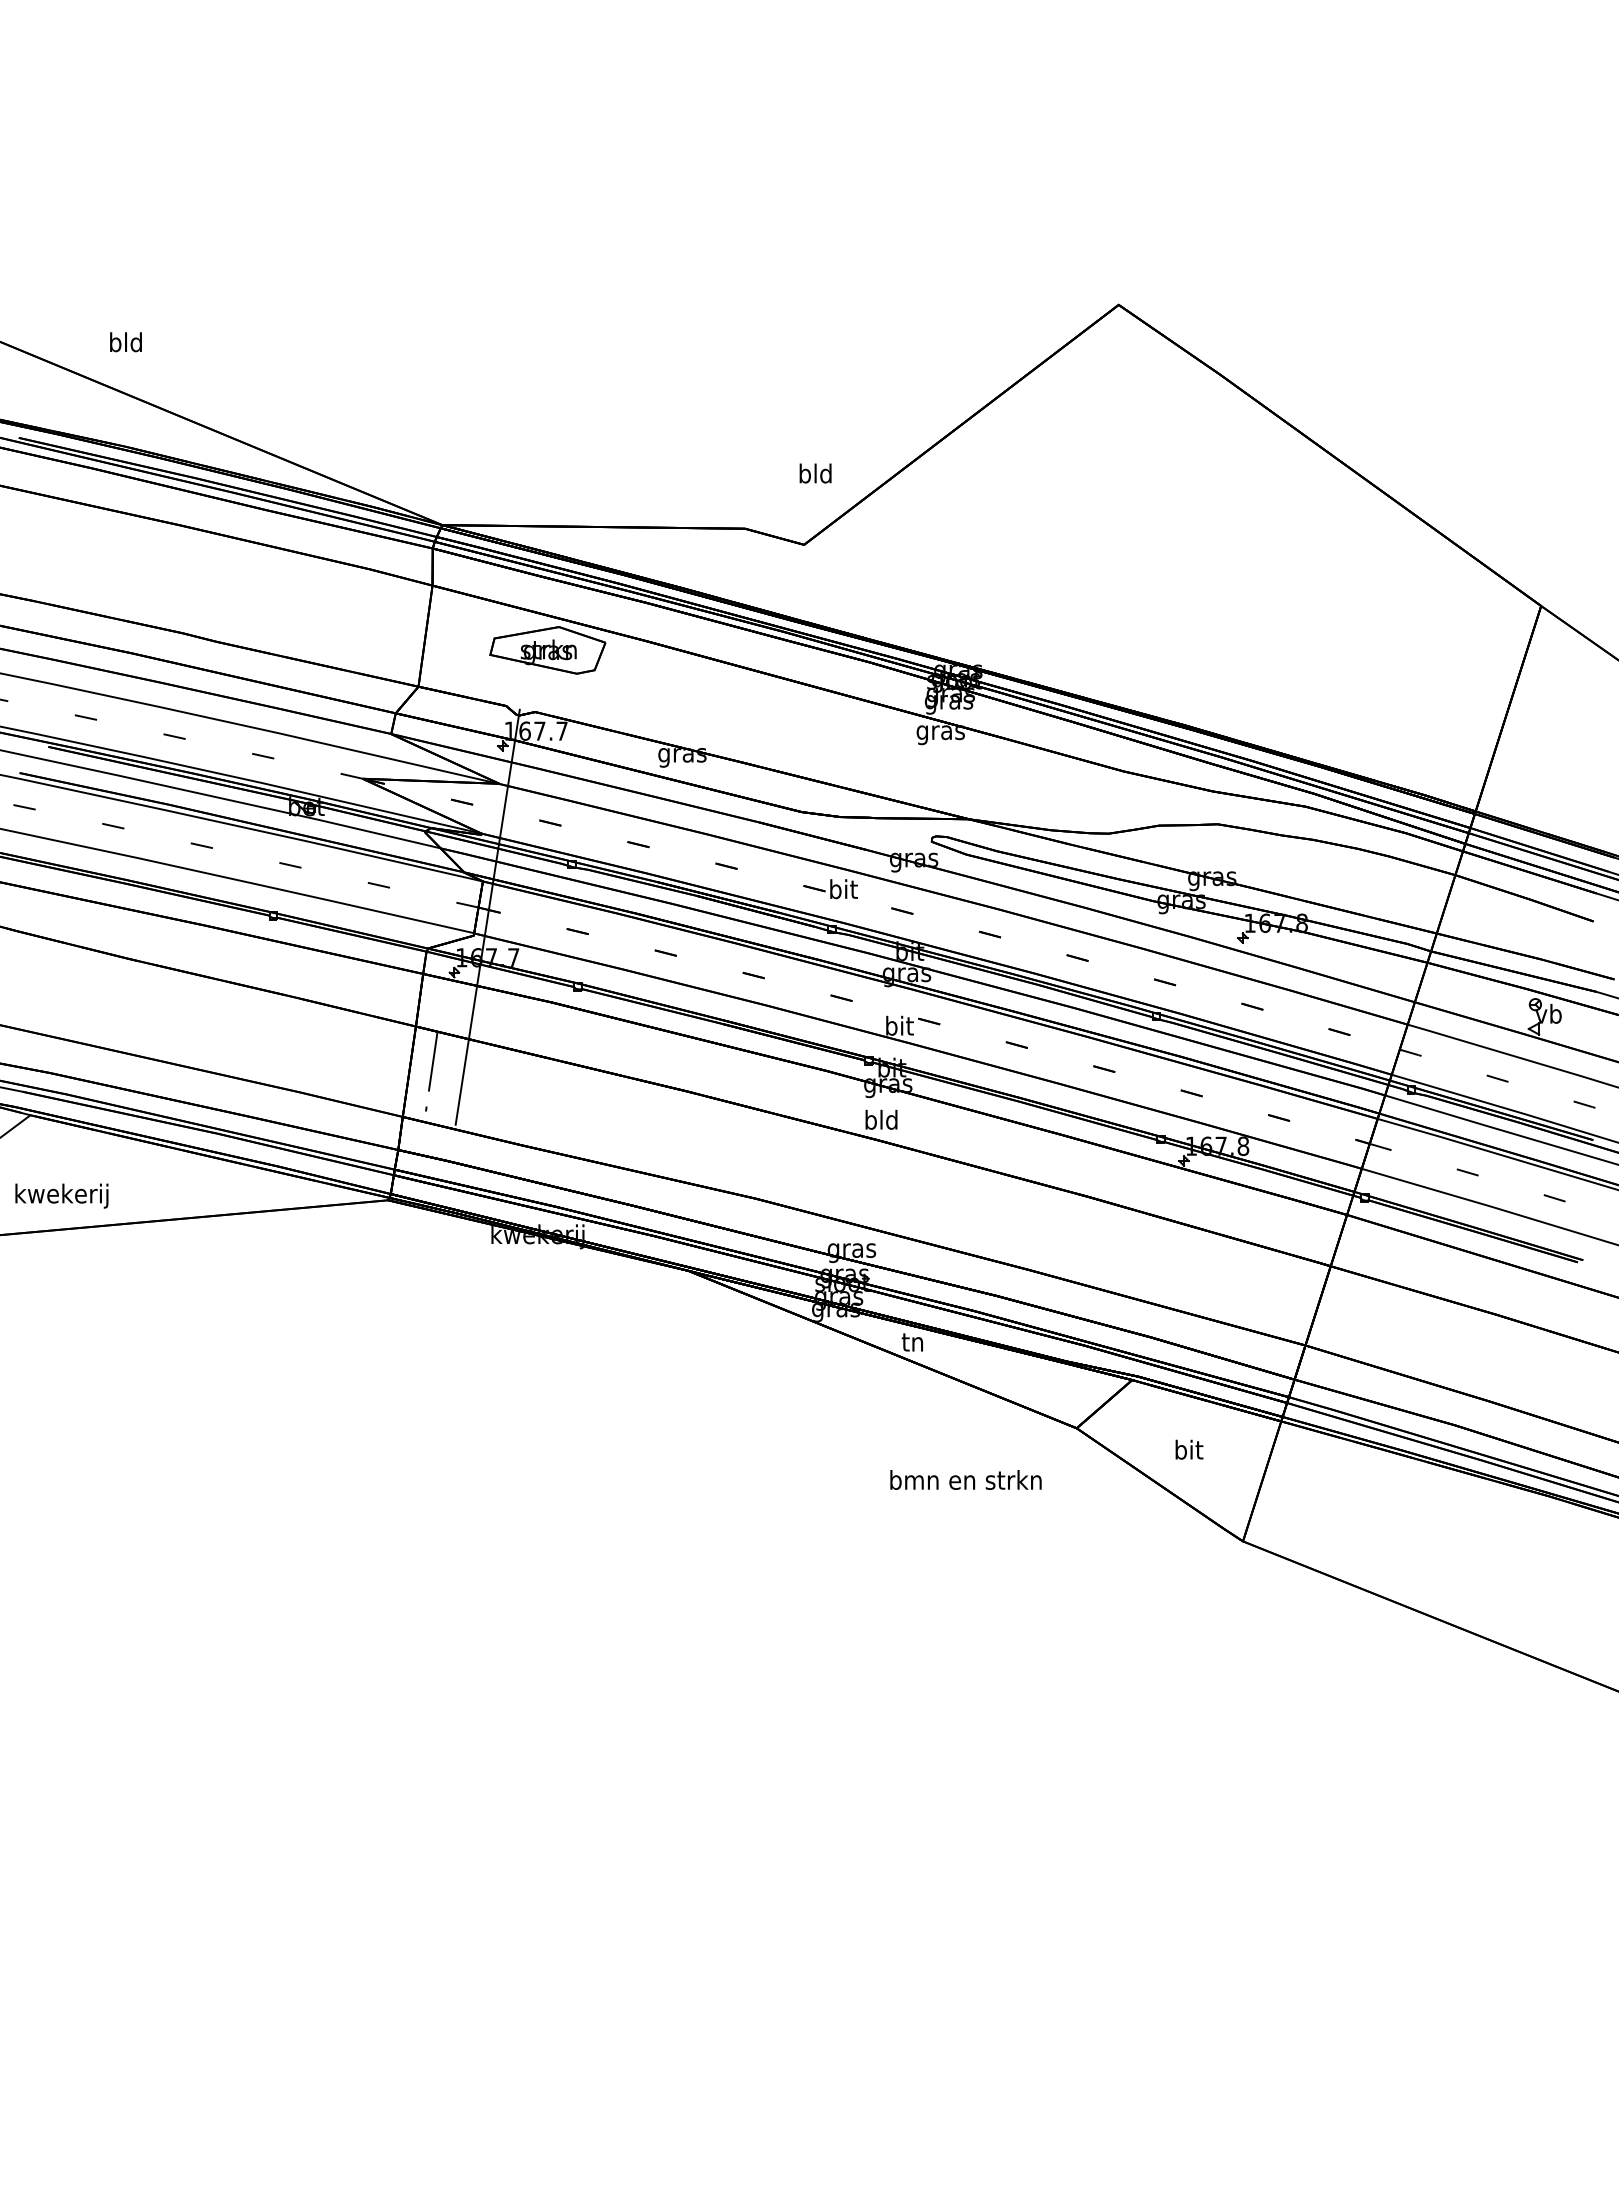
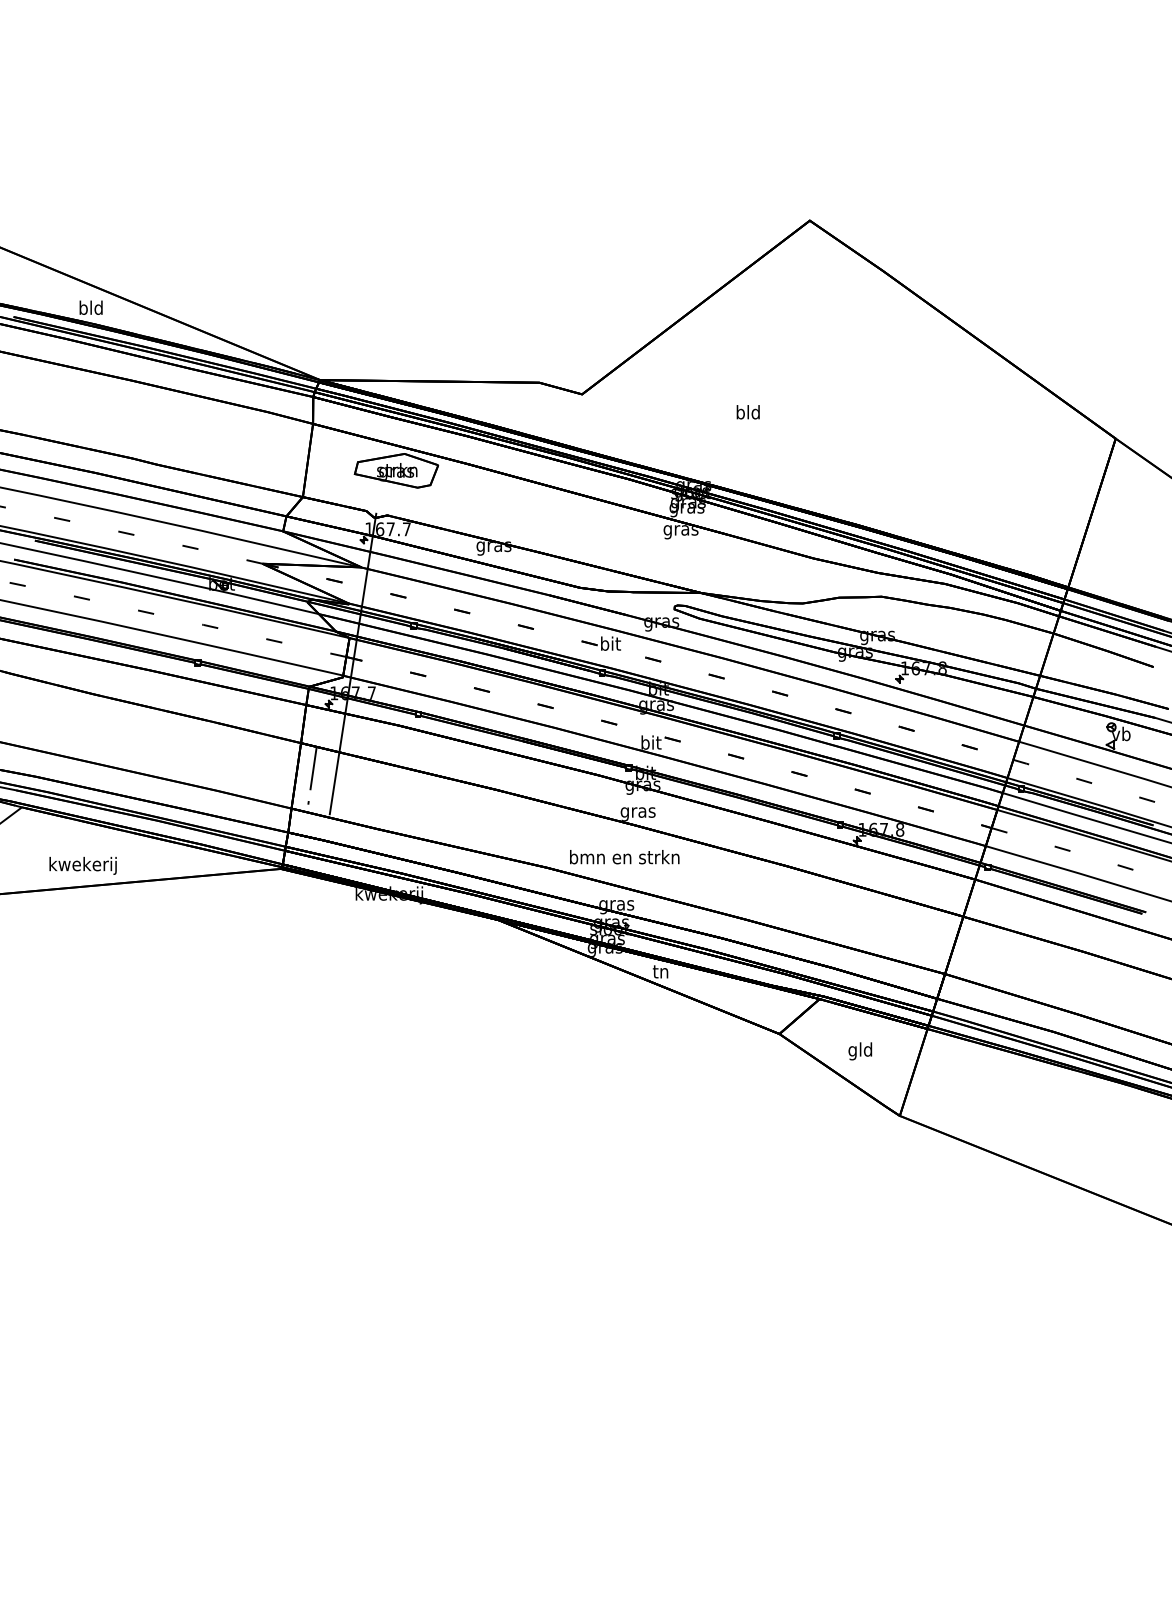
text: (125, 342) -> (90, 307), moved
text: (815, 473) -> (748, 412), moved
text: (881, 1121) -> (638, 811), bld -> gras
text: (61, 1195) -> (82, 865), moved
text: (1188, 1451) -> (860, 1050), bit -> gld
text: (965, 1479) -> (624, 856), moved

